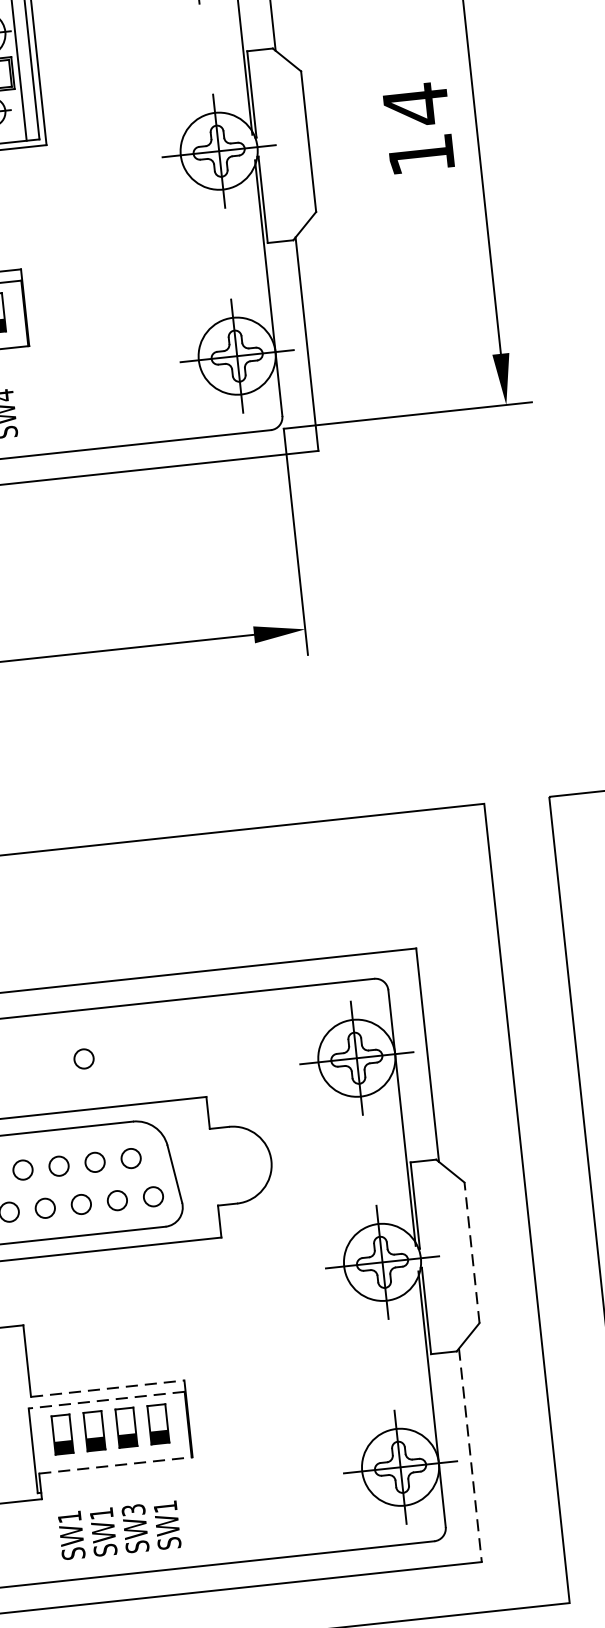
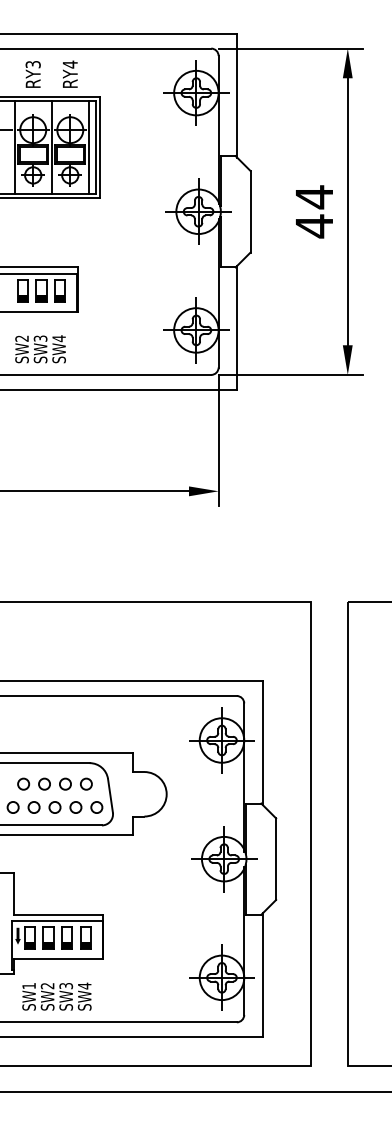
text: (419, 155) -> (313, 226), 14 -> 44
circle: (83, 1057) -> (65, 723), removed
line: (472, 1253) -> (276, 859), dashed -> solid
line: (108, 1388) -> (59, 914), dashed -> solid
line: (106, 1400) -> (57, 921), dashed -> solid
fill: (40, 1431) -> (17, 935), added
line: (469, 1455) -> (262, 975), dashed -> solid
line: (117, 1465) -> (59, 959), dashed -> solid
text: (164, 1505) -> (84, 985), SW1 -> SW4
text: (101, 1514) -> (47, 986), SW1 -> SW2

